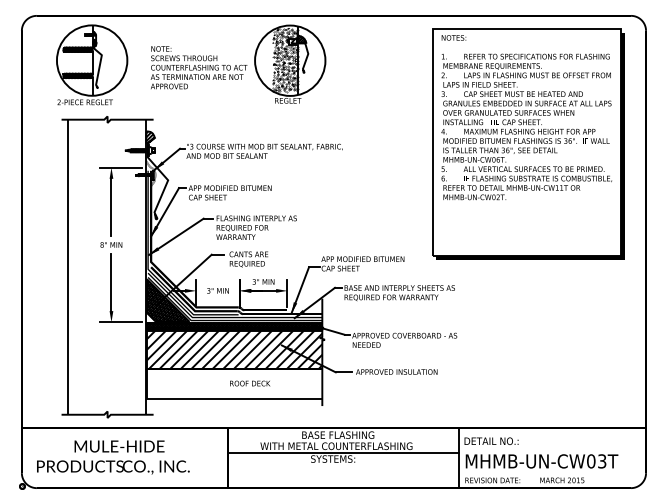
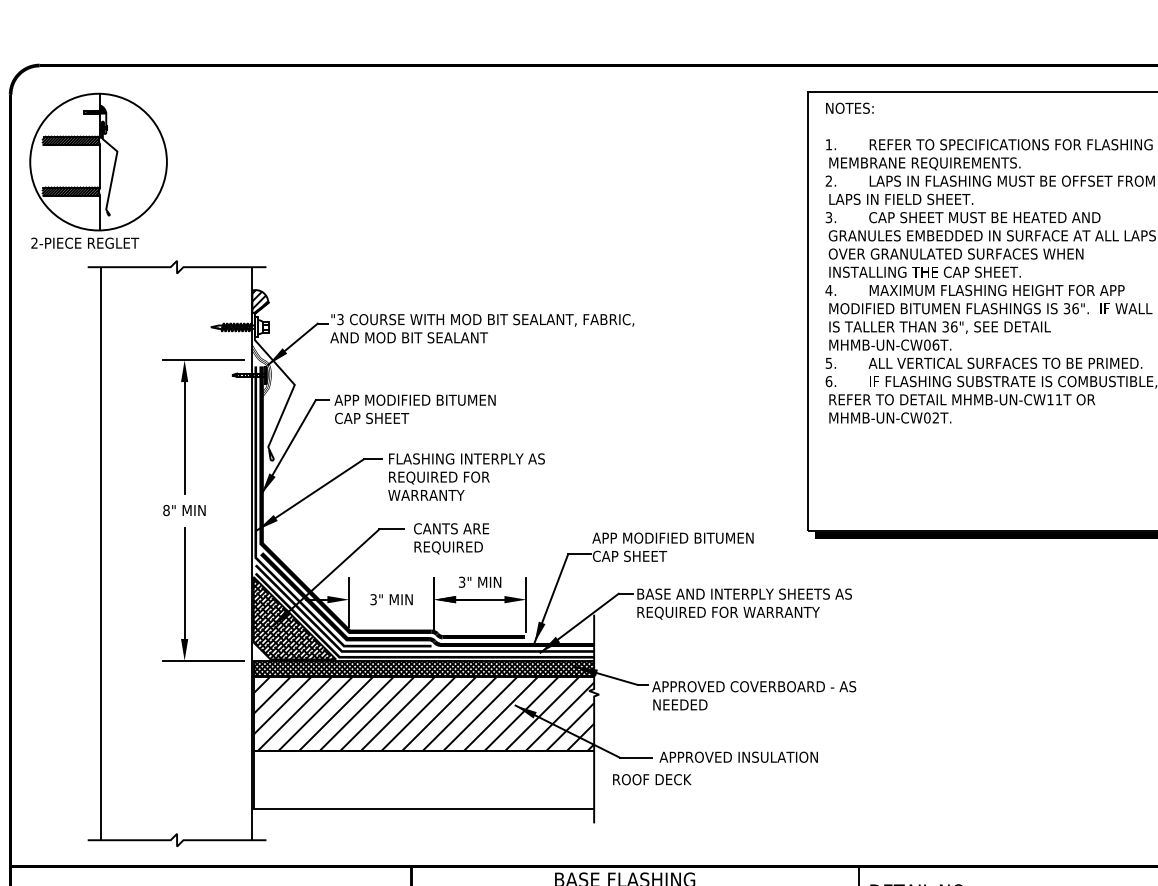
part: (238, 63) -> (431, 158), removed
part: (92, 64) -> (99, 169), moved
text: (250, 383) -> (652, 779), moved

